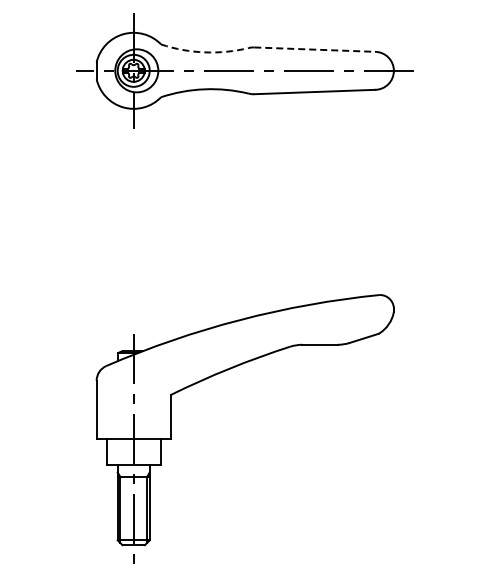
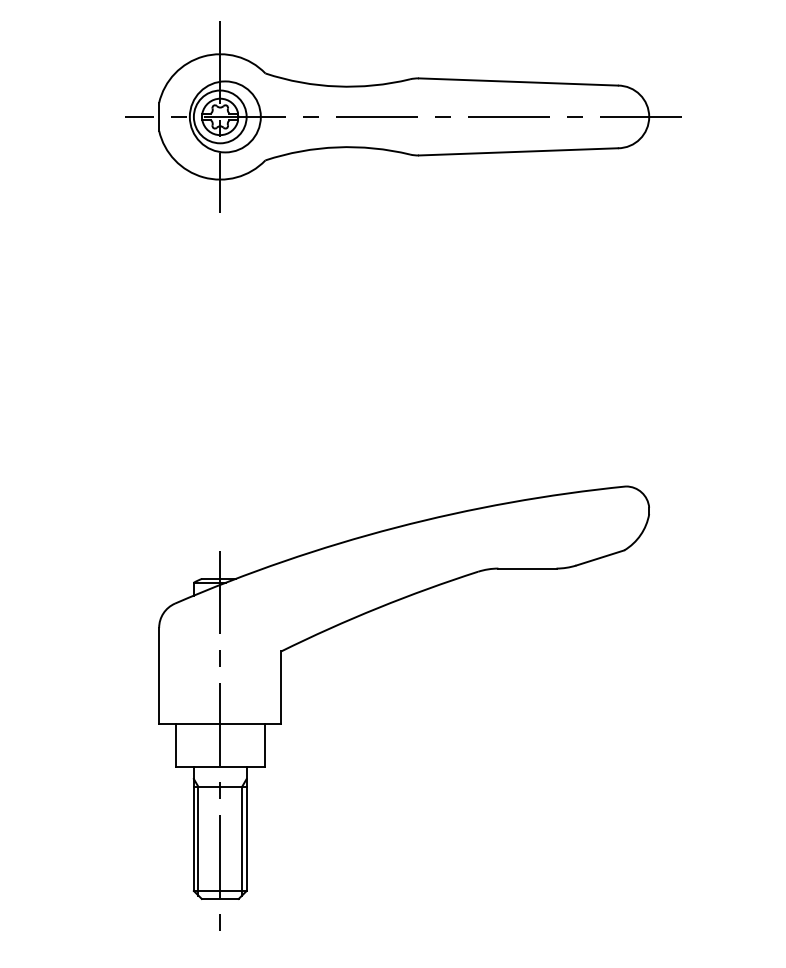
line: (315, 49) -> (519, 81), dashed -> solid
arc: (204, 52) -> (336, 86), dashed -> solid

